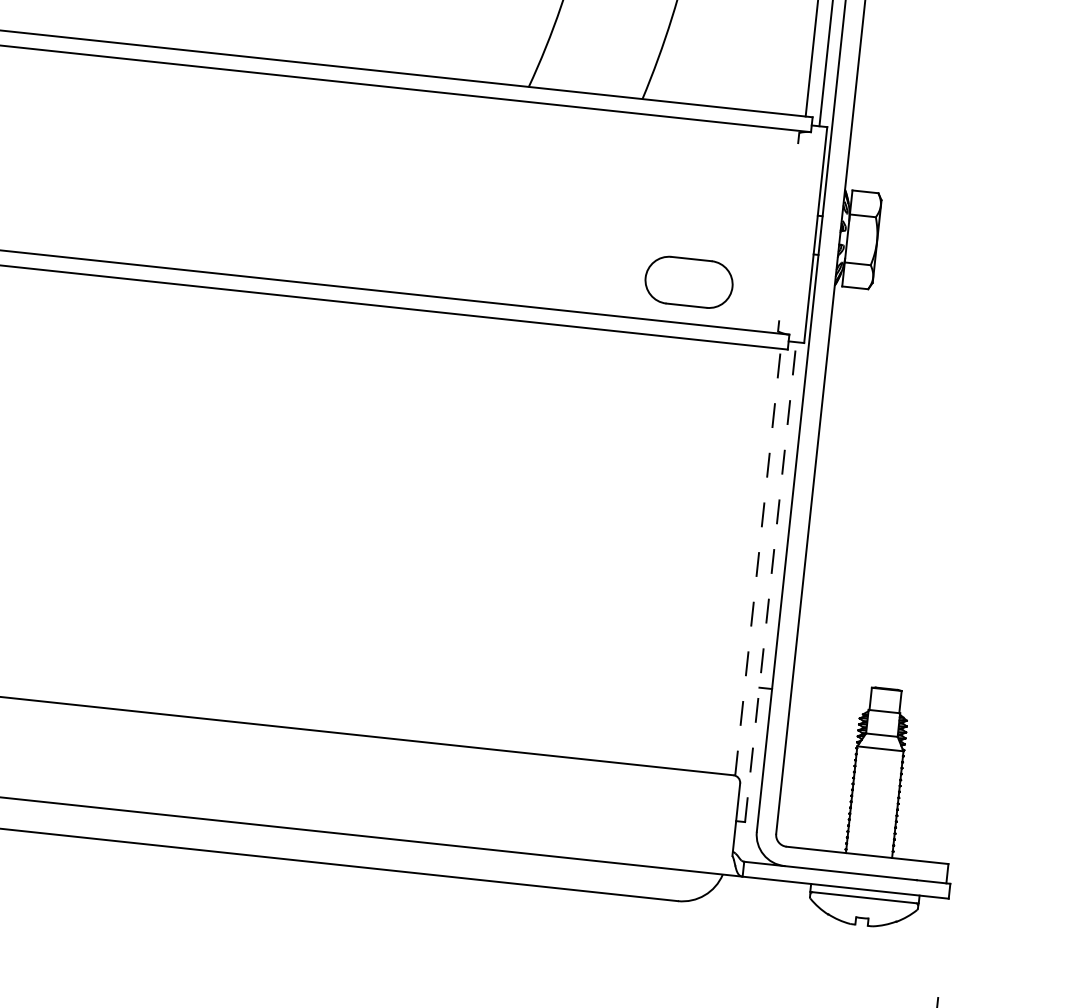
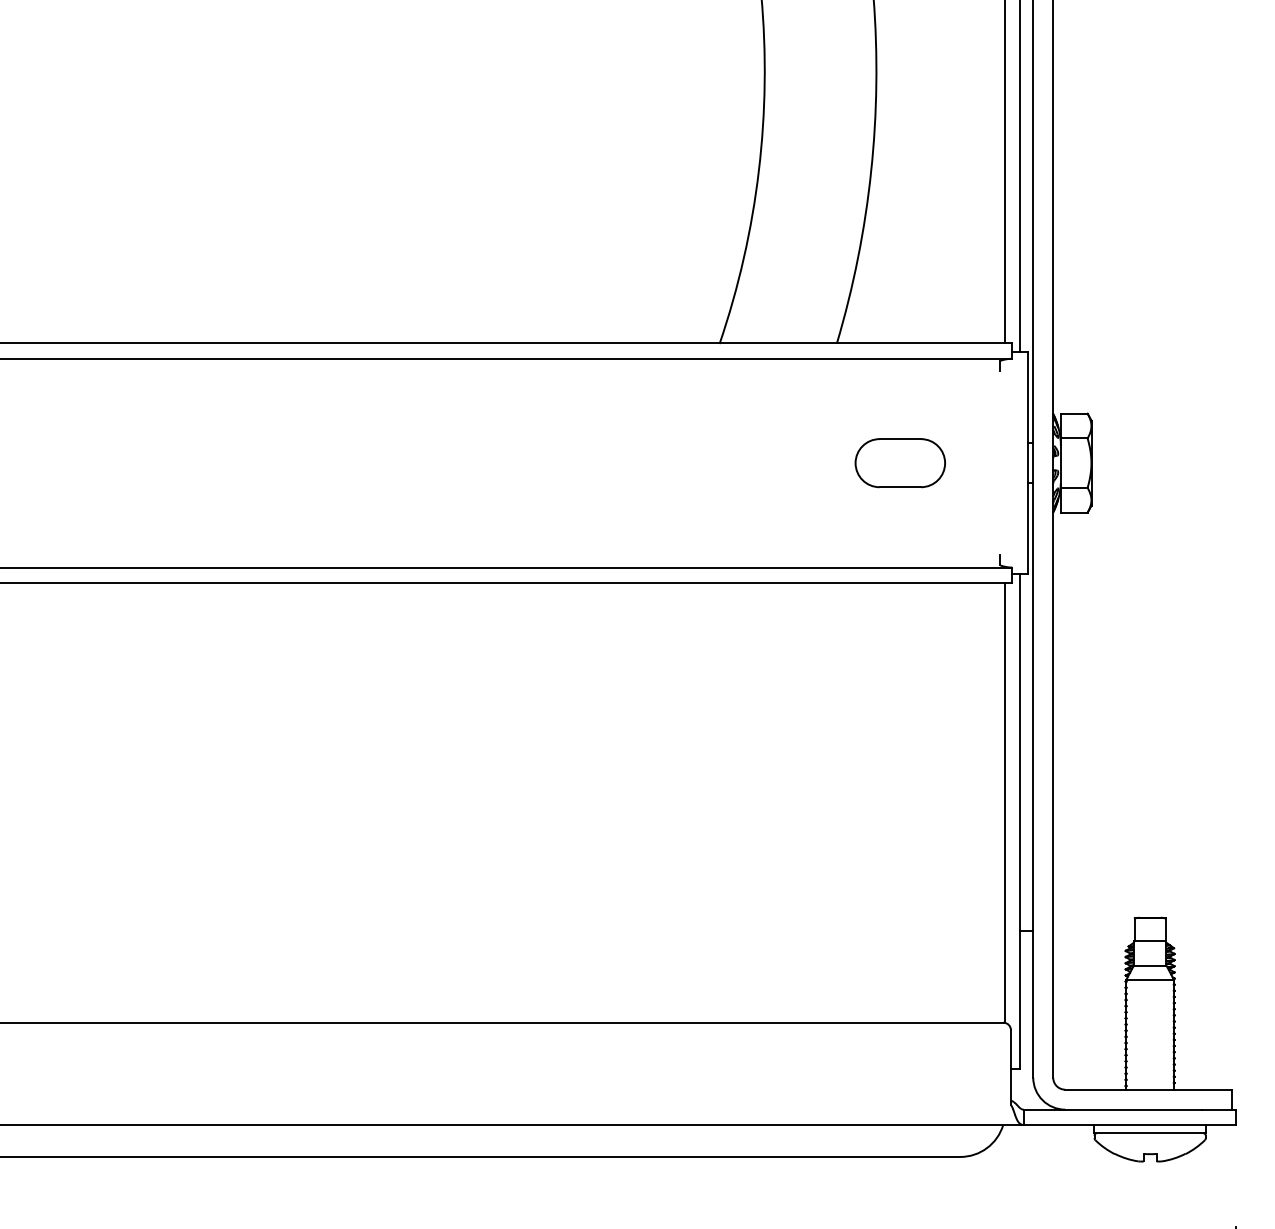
part: (688, 282) -> (899, 463), moved
line: (758, 561) -> (1005, 802), dashed -> solid
line: (771, 581) -> (1020, 821), dashed -> solid

